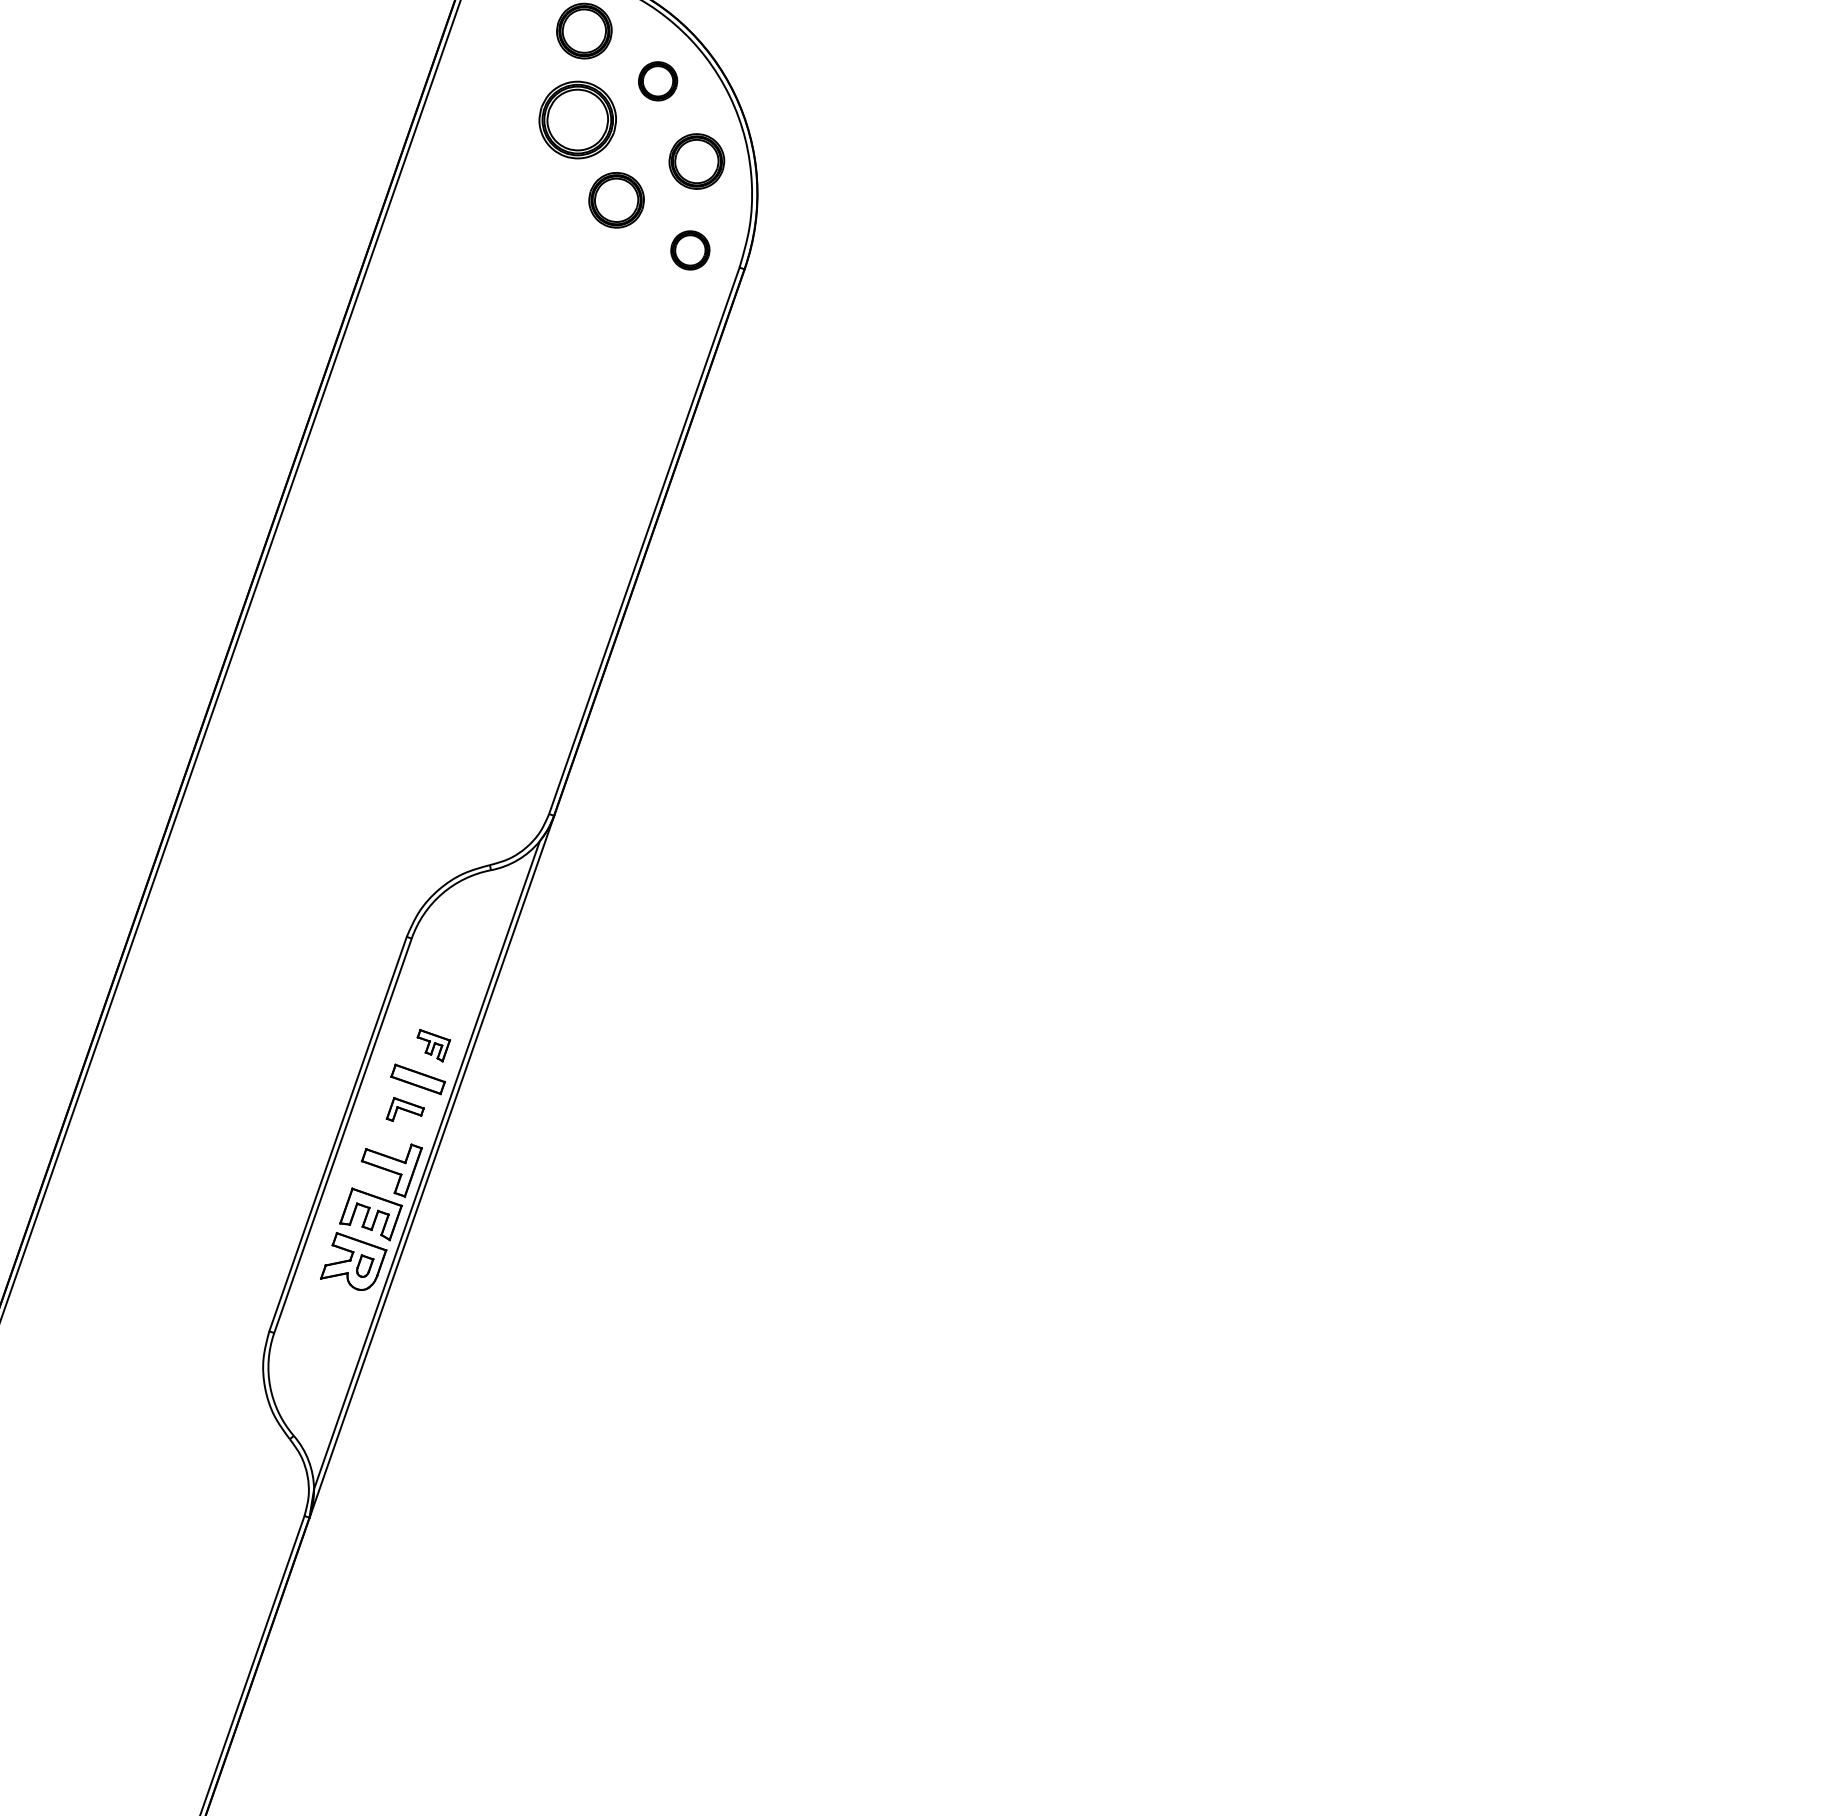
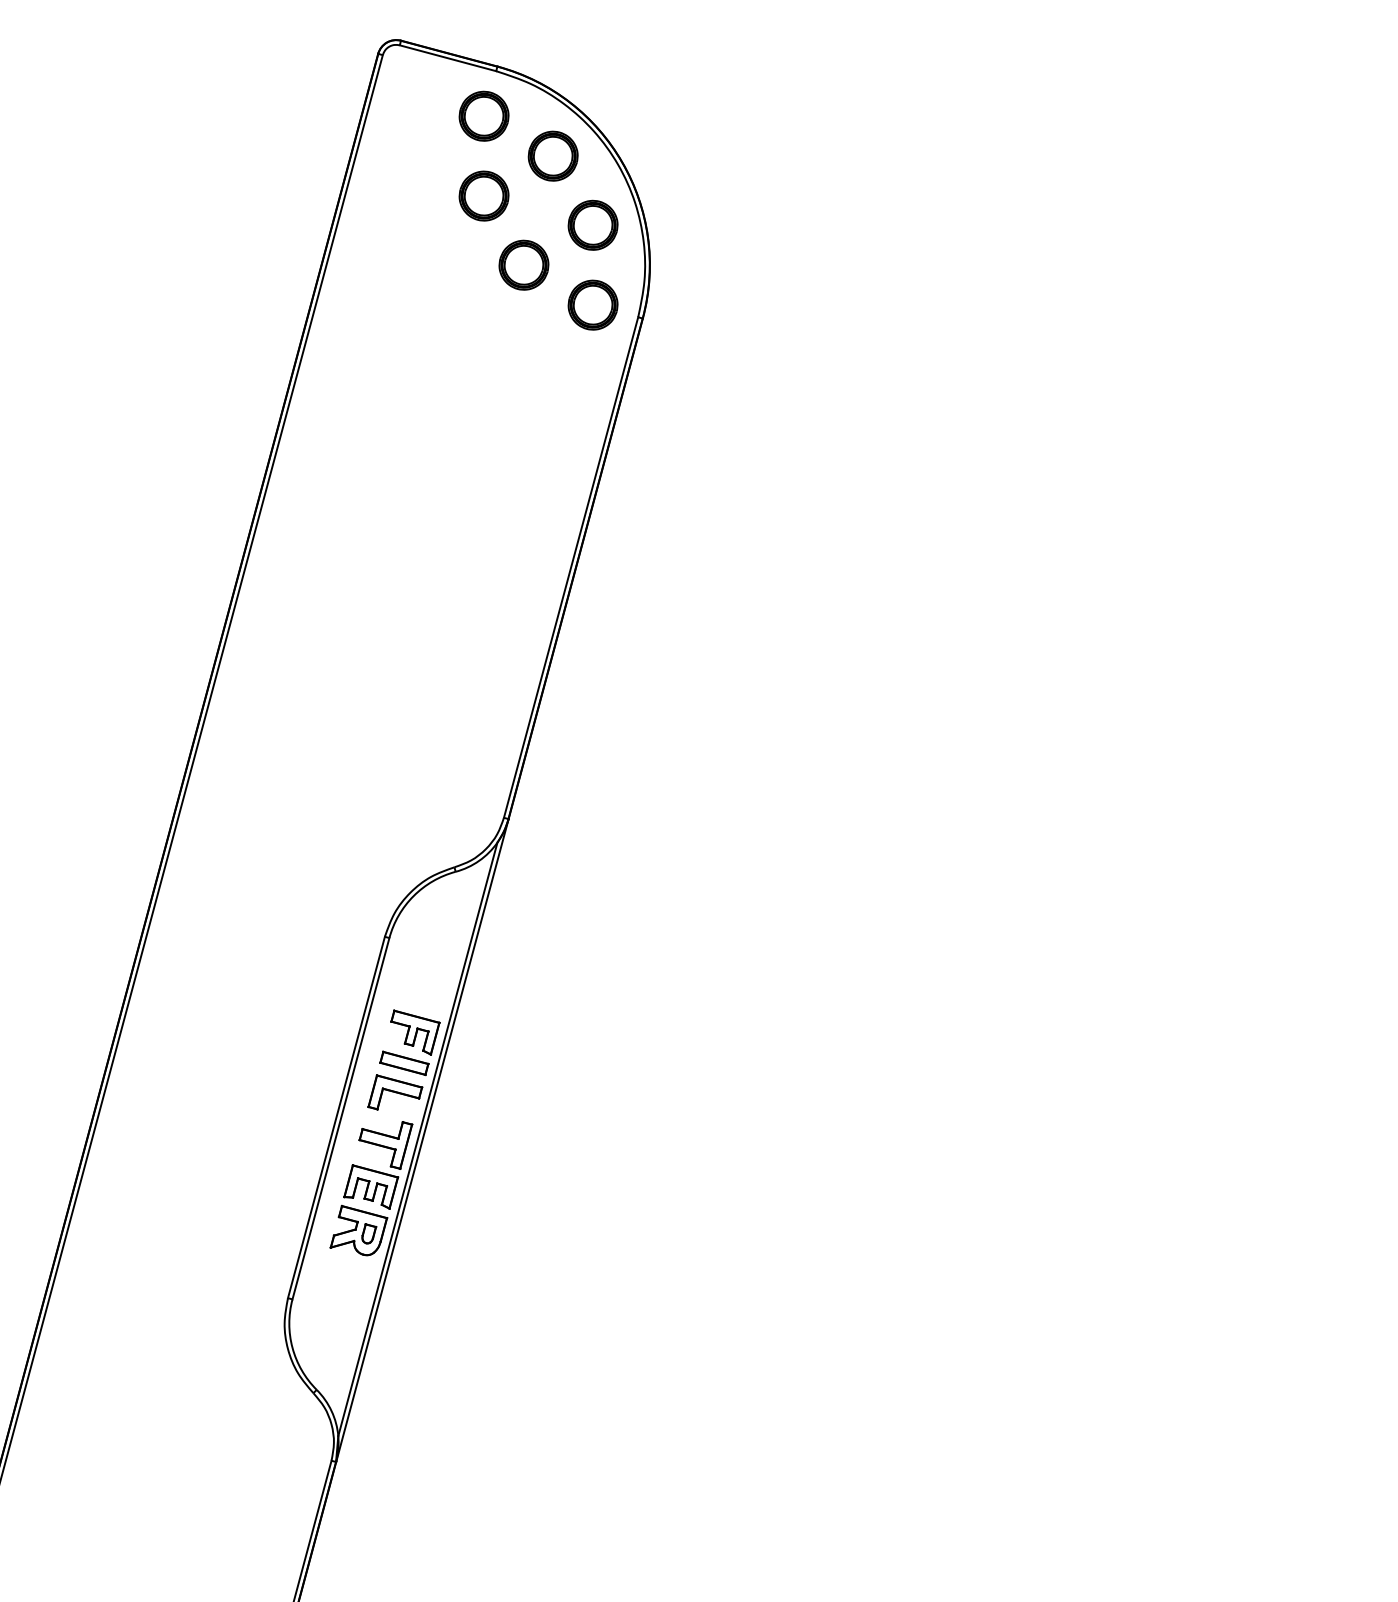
part: (657, 81) -> (552, 156), size x1.43
part: (577, 119) -> (483, 195), size x0.71
part: (690, 250) -> (593, 305), size x1.43
part: (433, 1045) -> (415, 1032), size x1.67
part: (405, 1109) -> (395, 1091), size x1.67

